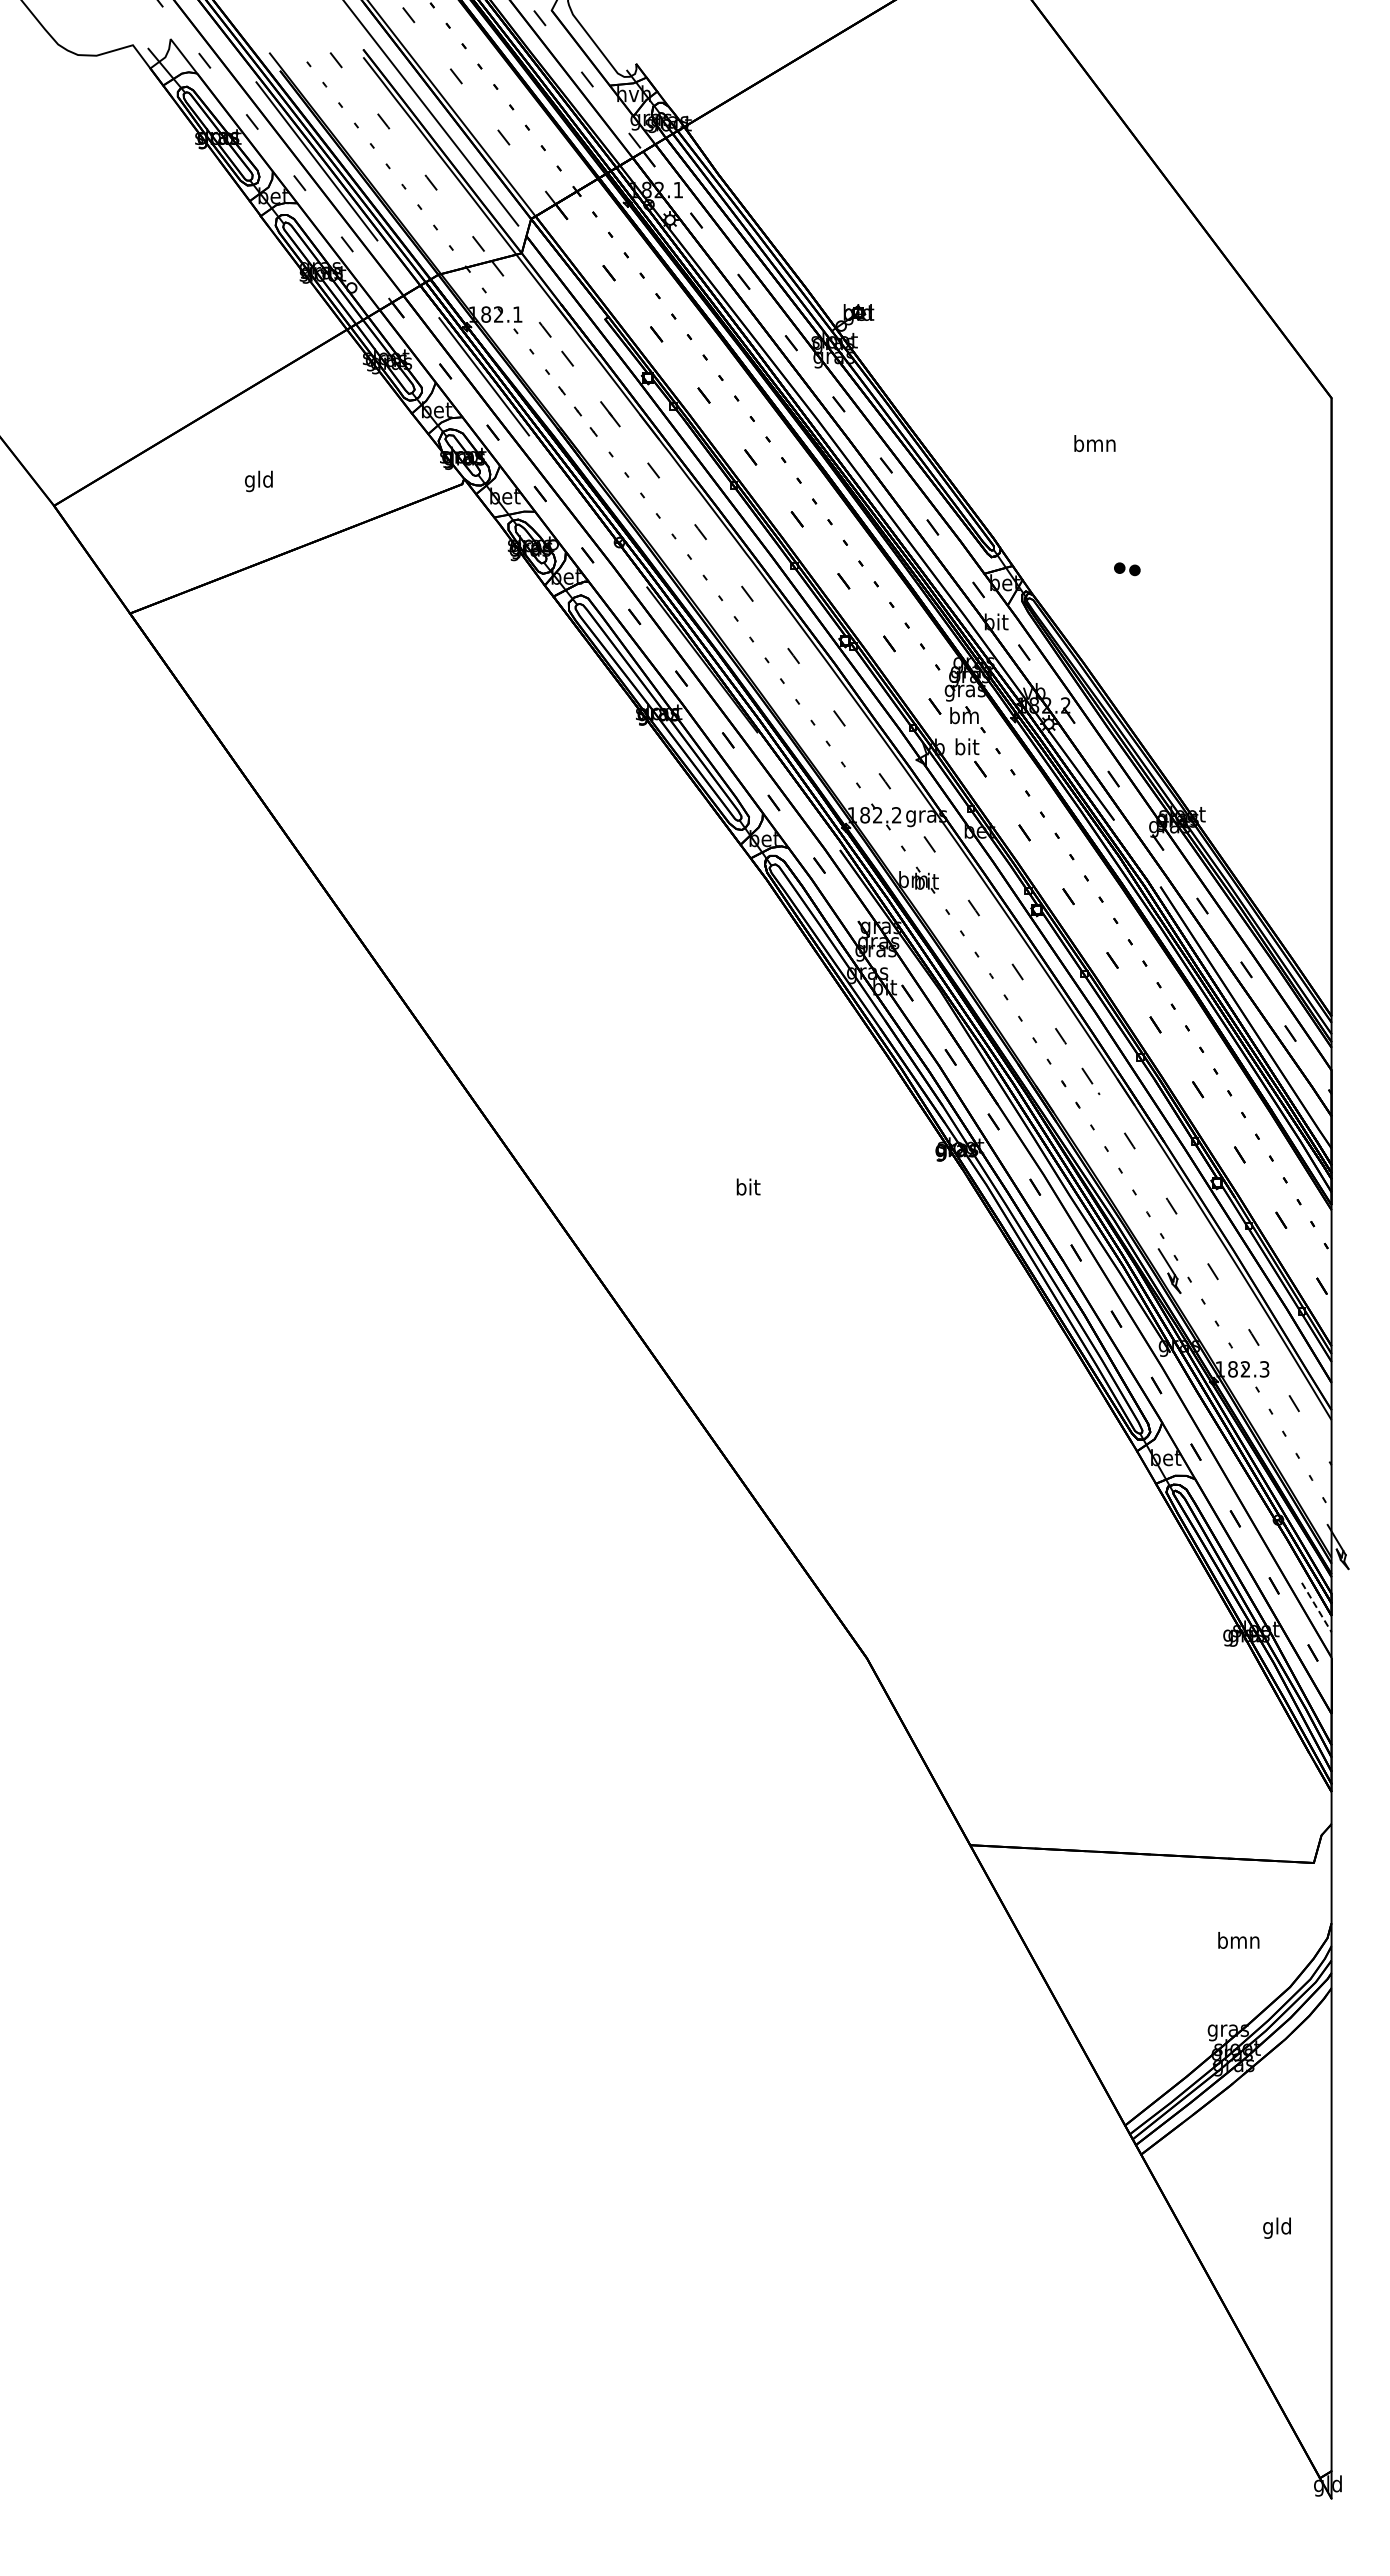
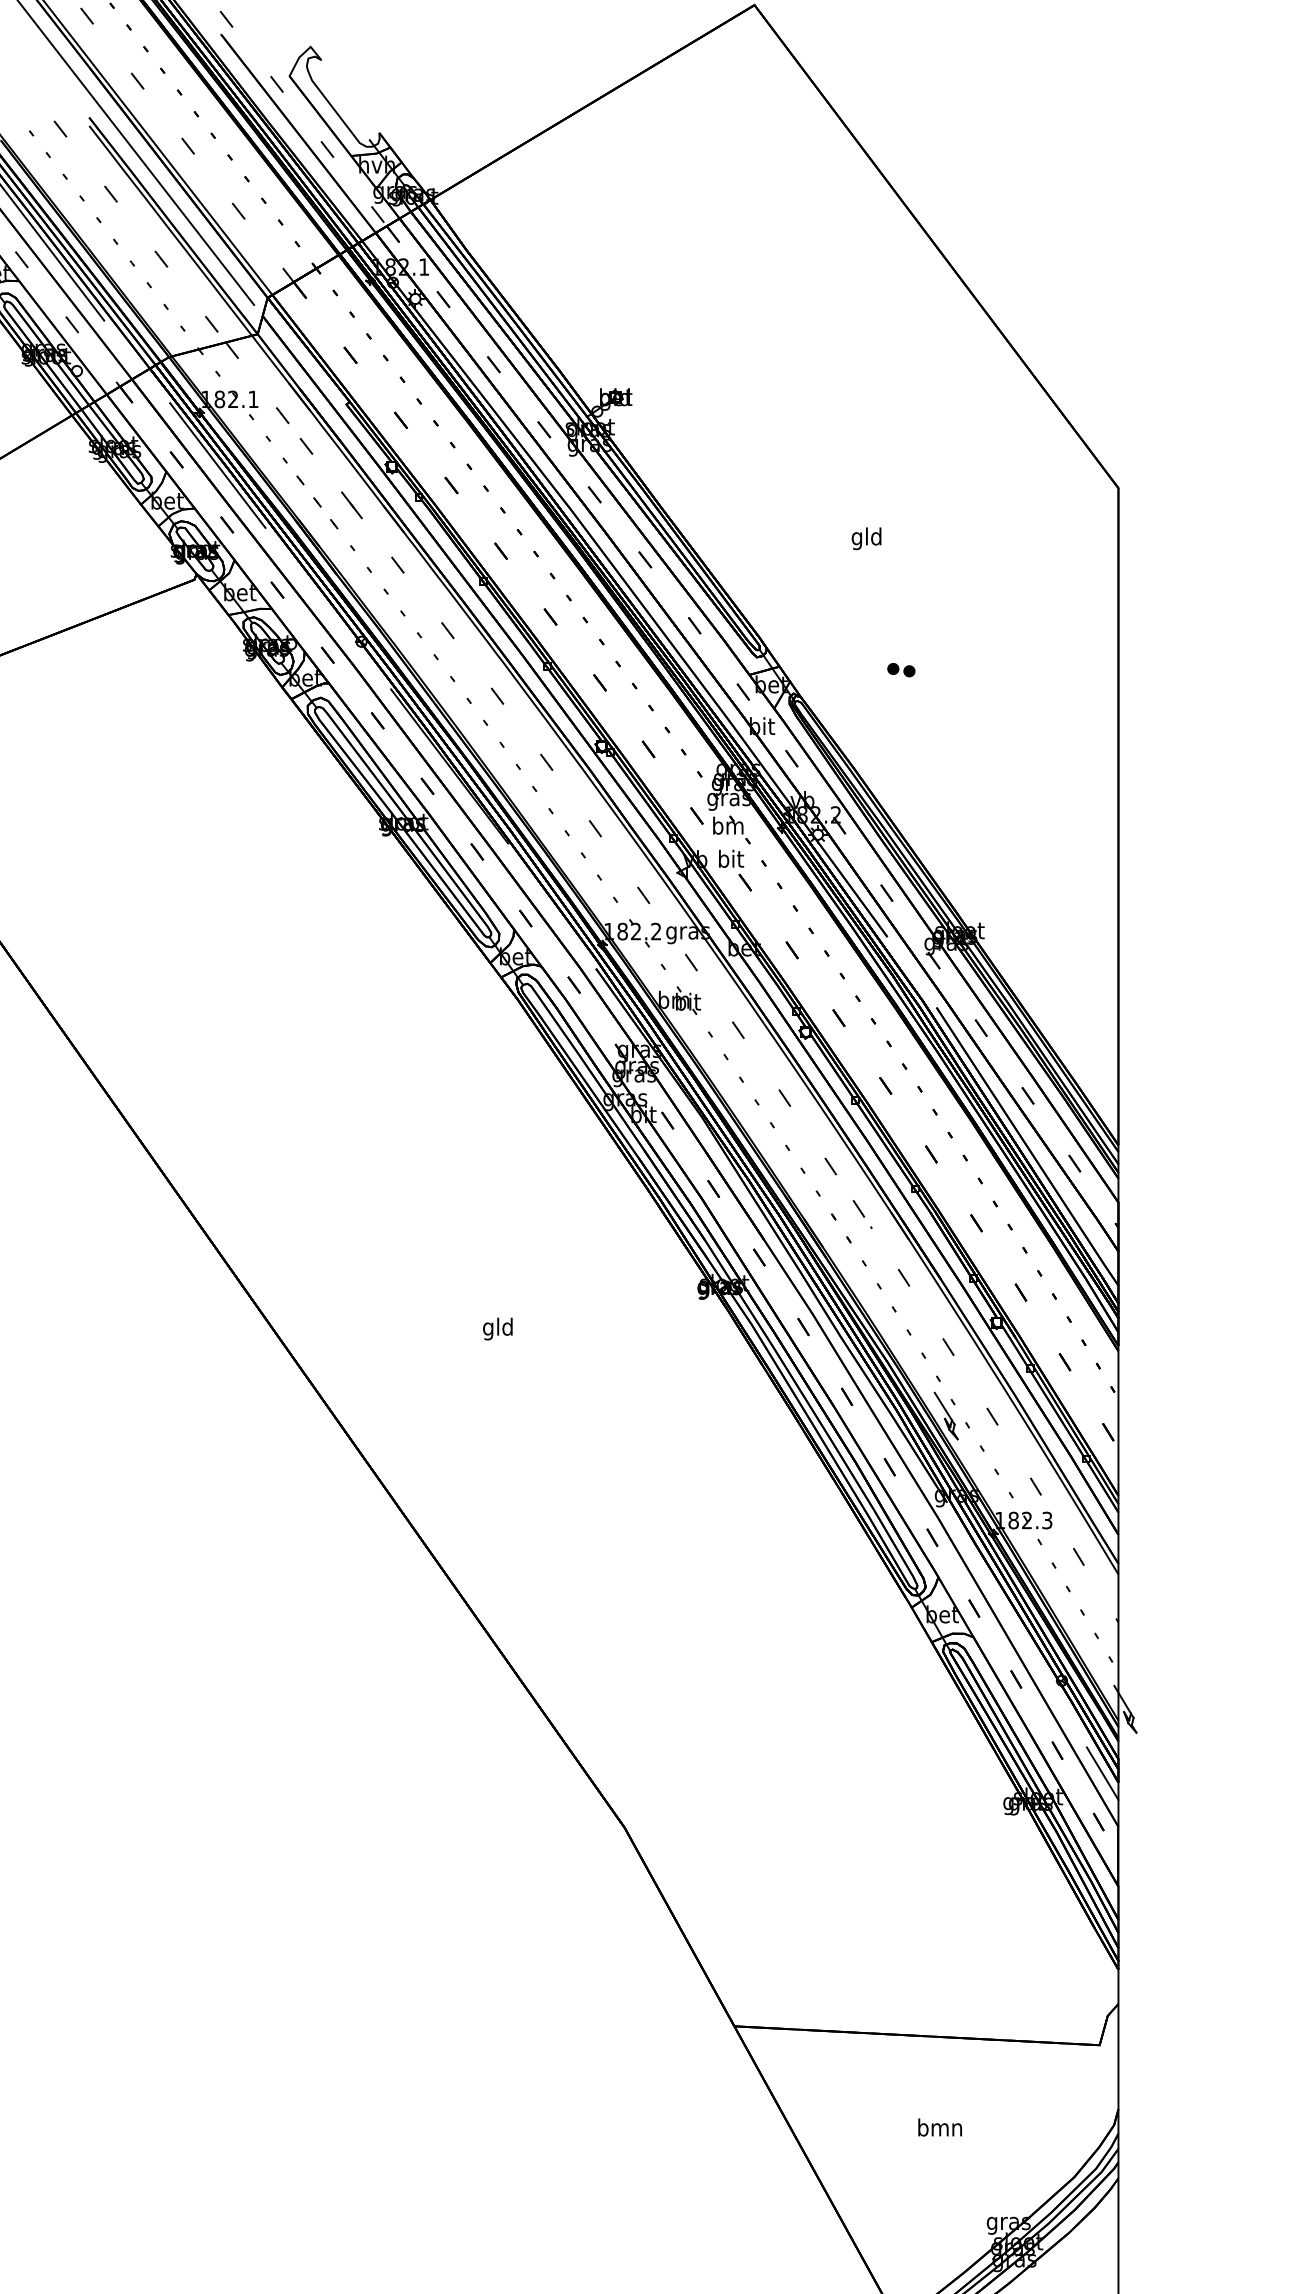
text: (1094, 445) -> (866, 538), bmn -> gld
text: (747, 1188) -> (497, 1328), bit -> gld
line: (1316, 1607) -> (1102, 1773), dashed -> solid
text: (1238, 1940) -> (939, 2127), moved

